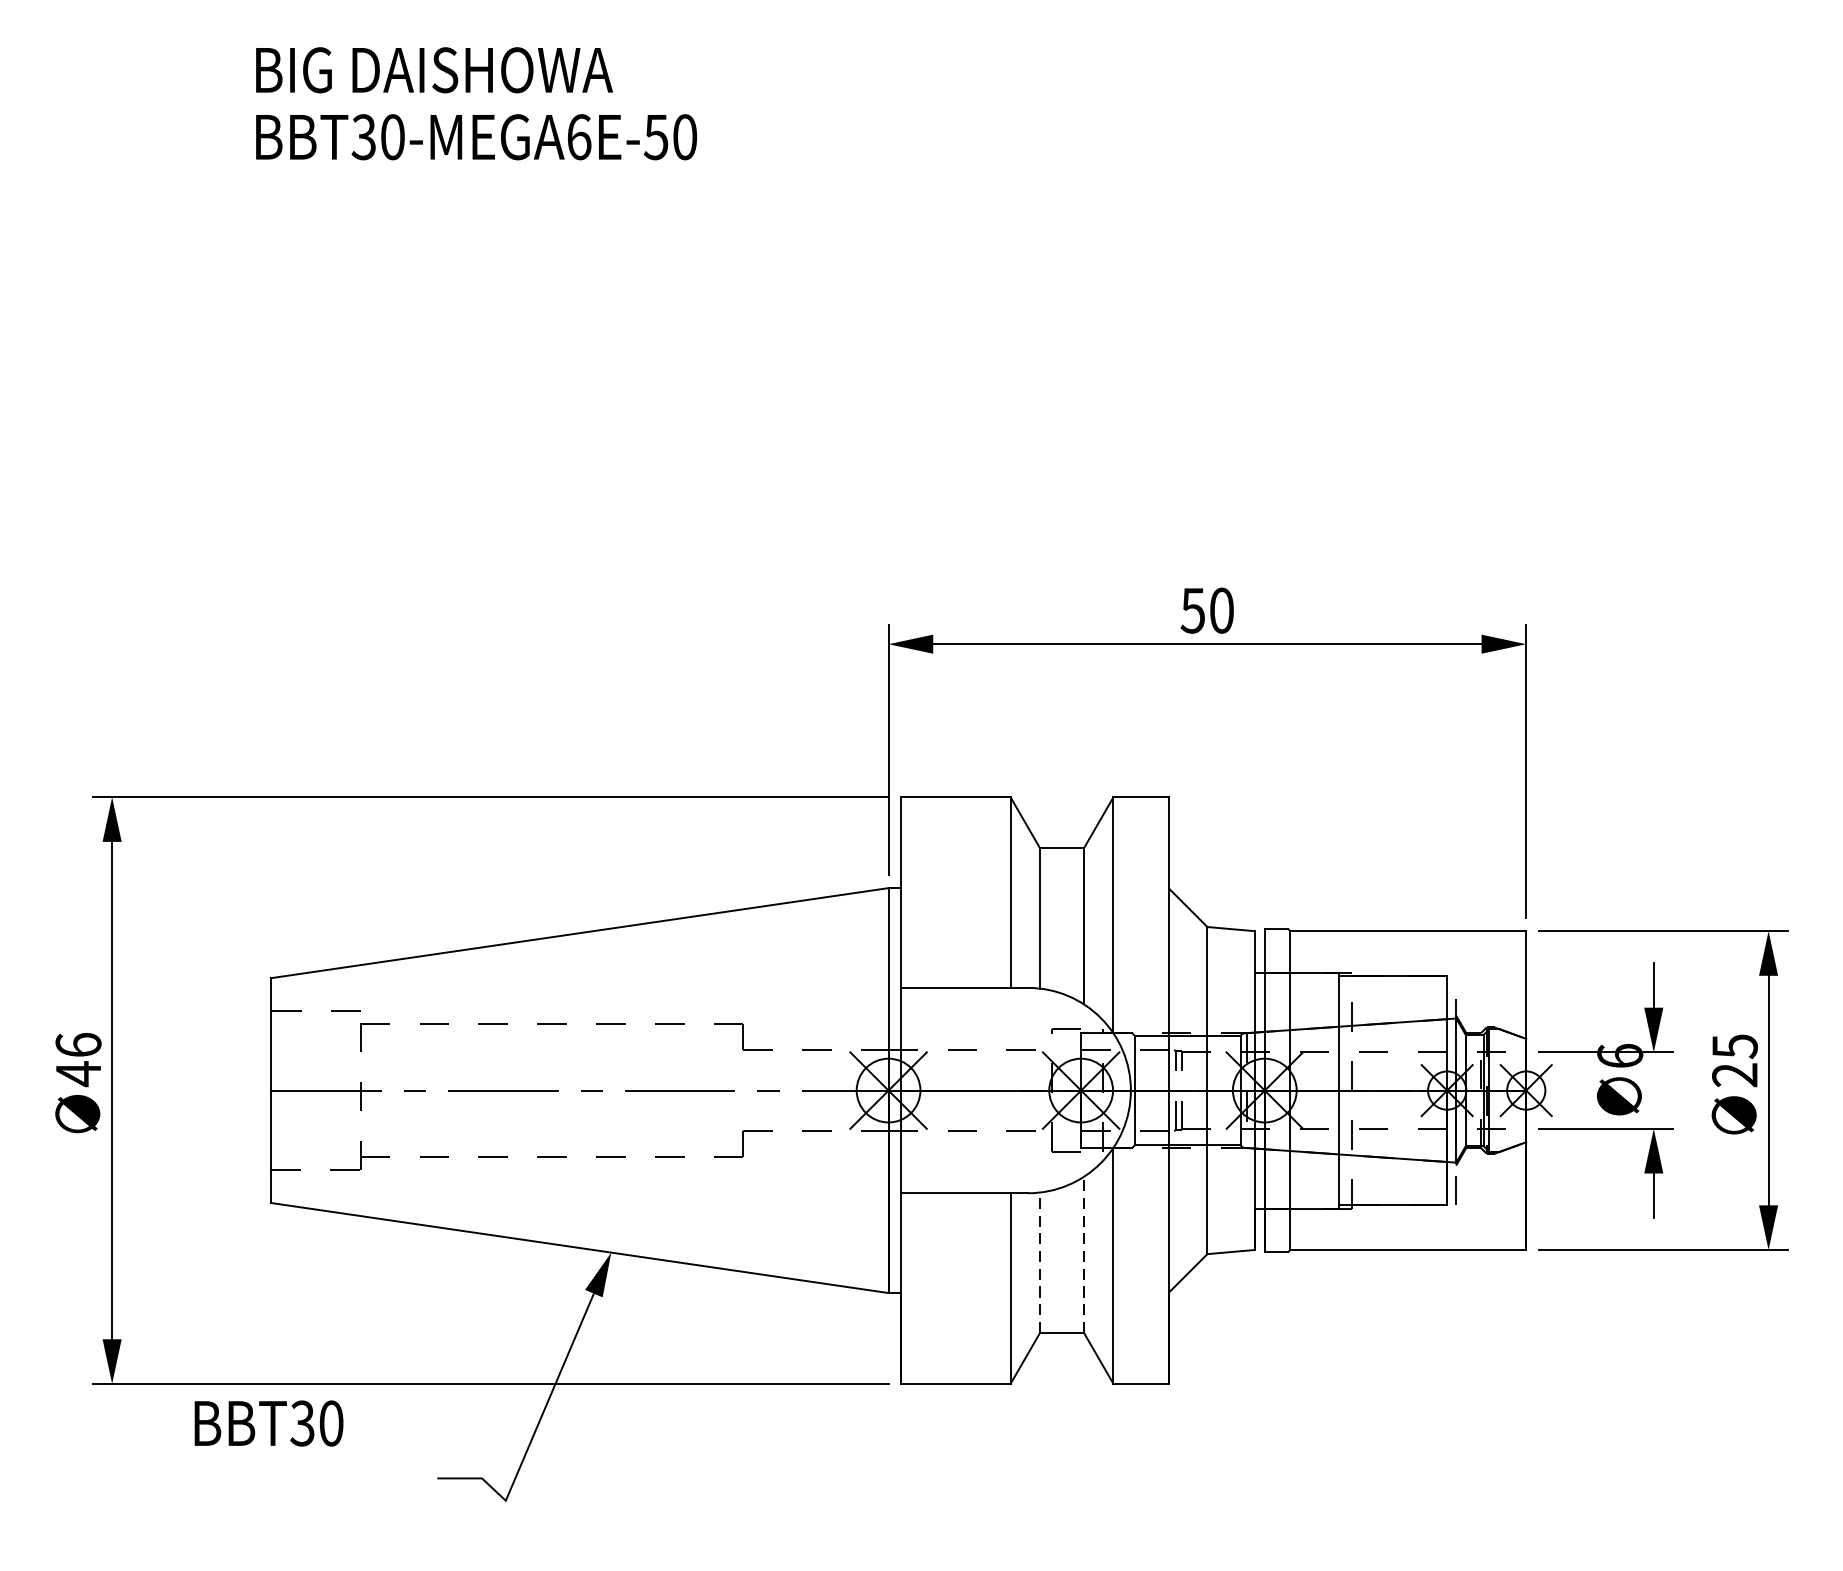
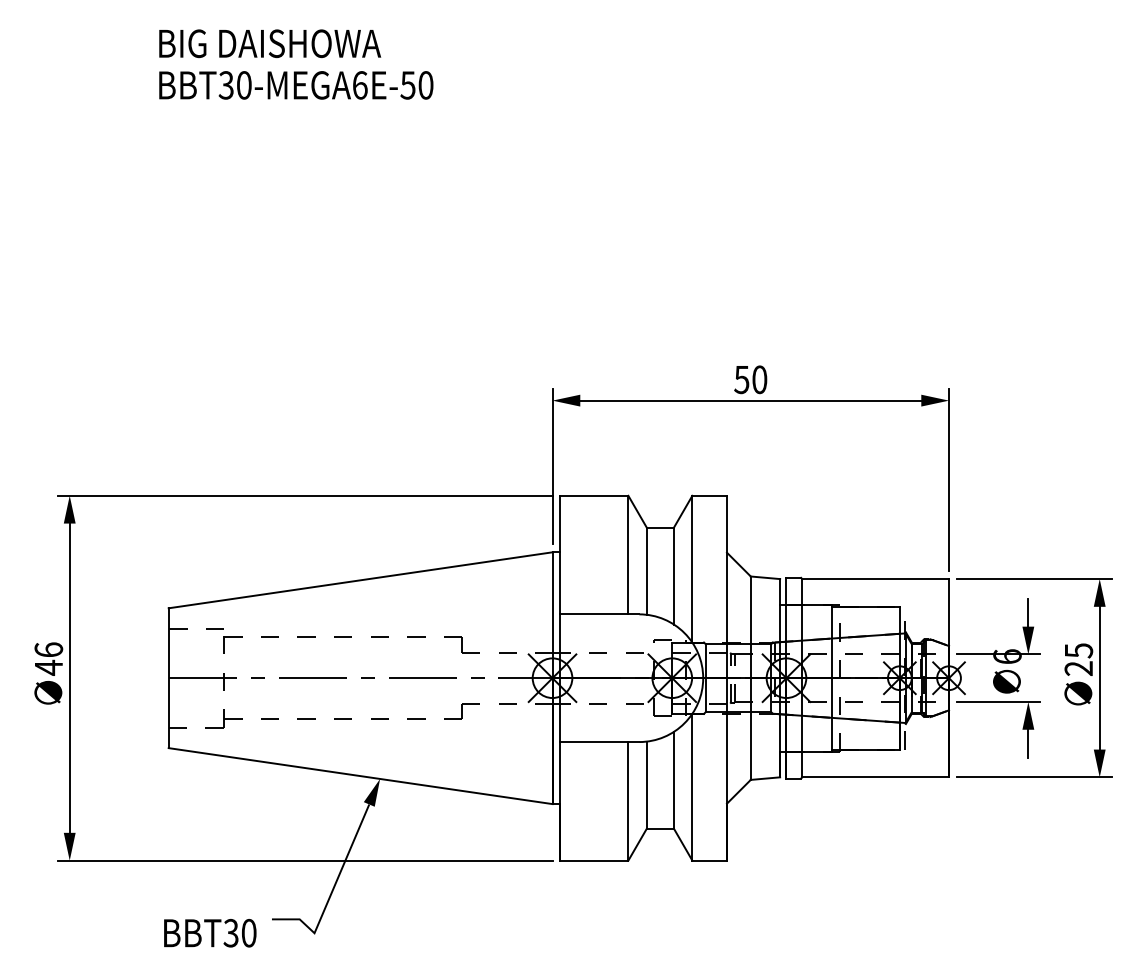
line: (1084, 1255) -> (674, 780), dashed -> solid
line: (1039, 1263) -> (646, 785), dashed -> solid
text: (269, 1423) -> (210, 933), moved

